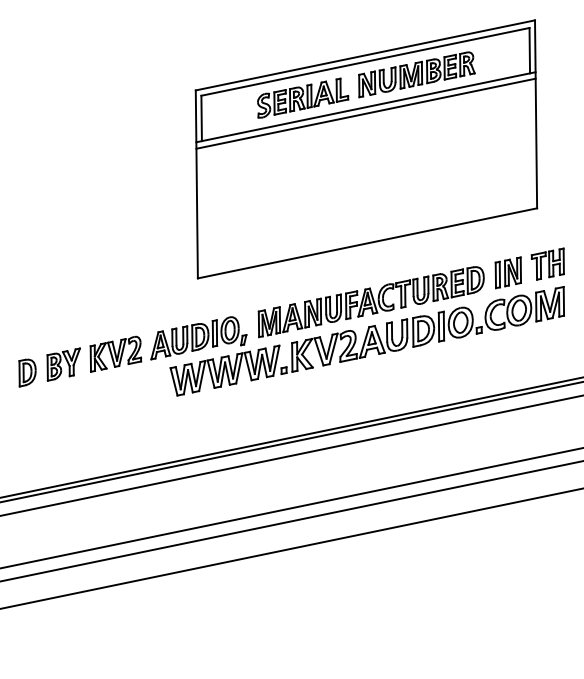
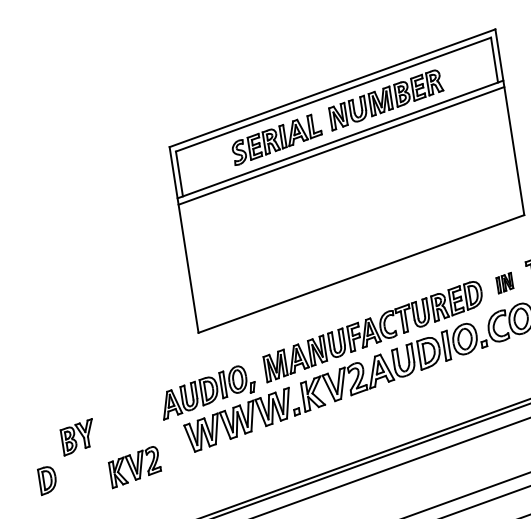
part: (507, 272) -> (504, 282), size x0.6
part: (115, 353) -> (134, 466), moved
part: (27, 372) -> (47, 479), moved

